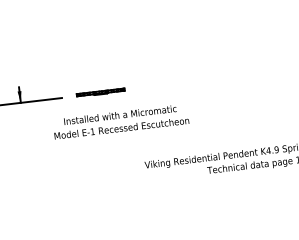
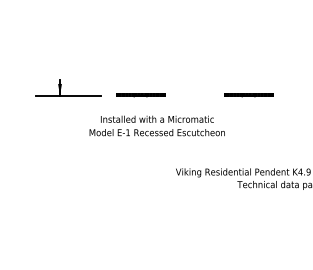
line: (208, 80) -> (248, 95), added

